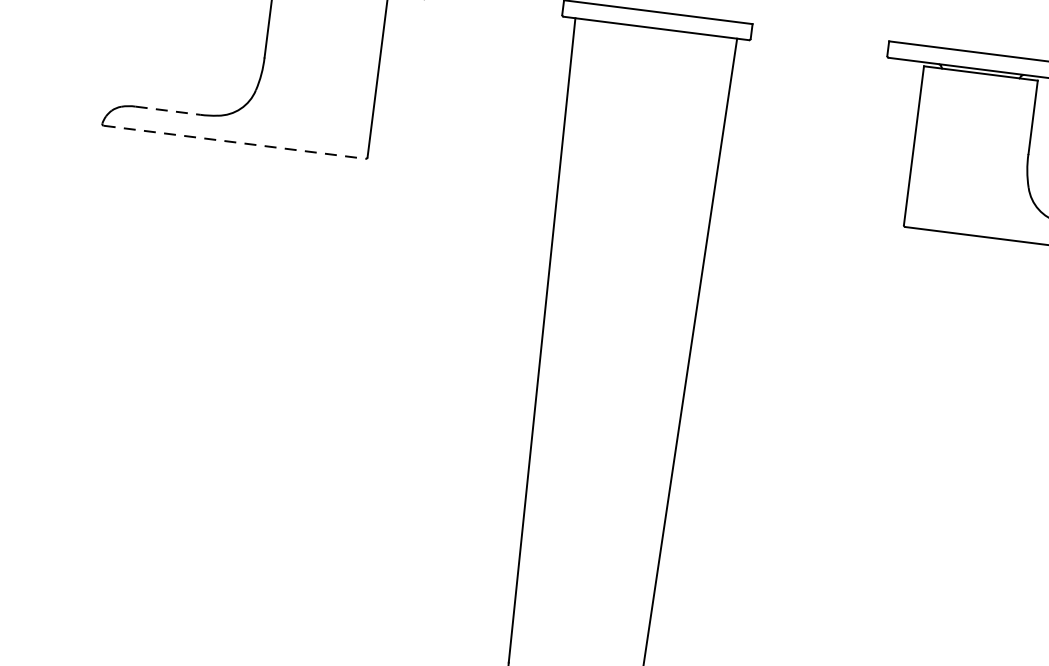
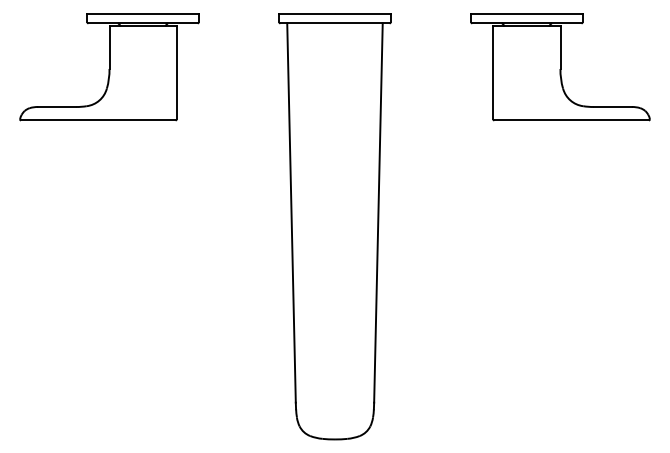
line: (168, 111) -> (57, 107), dashed -> solid
line: (234, 142) -> (98, 120), dashed -> solid

